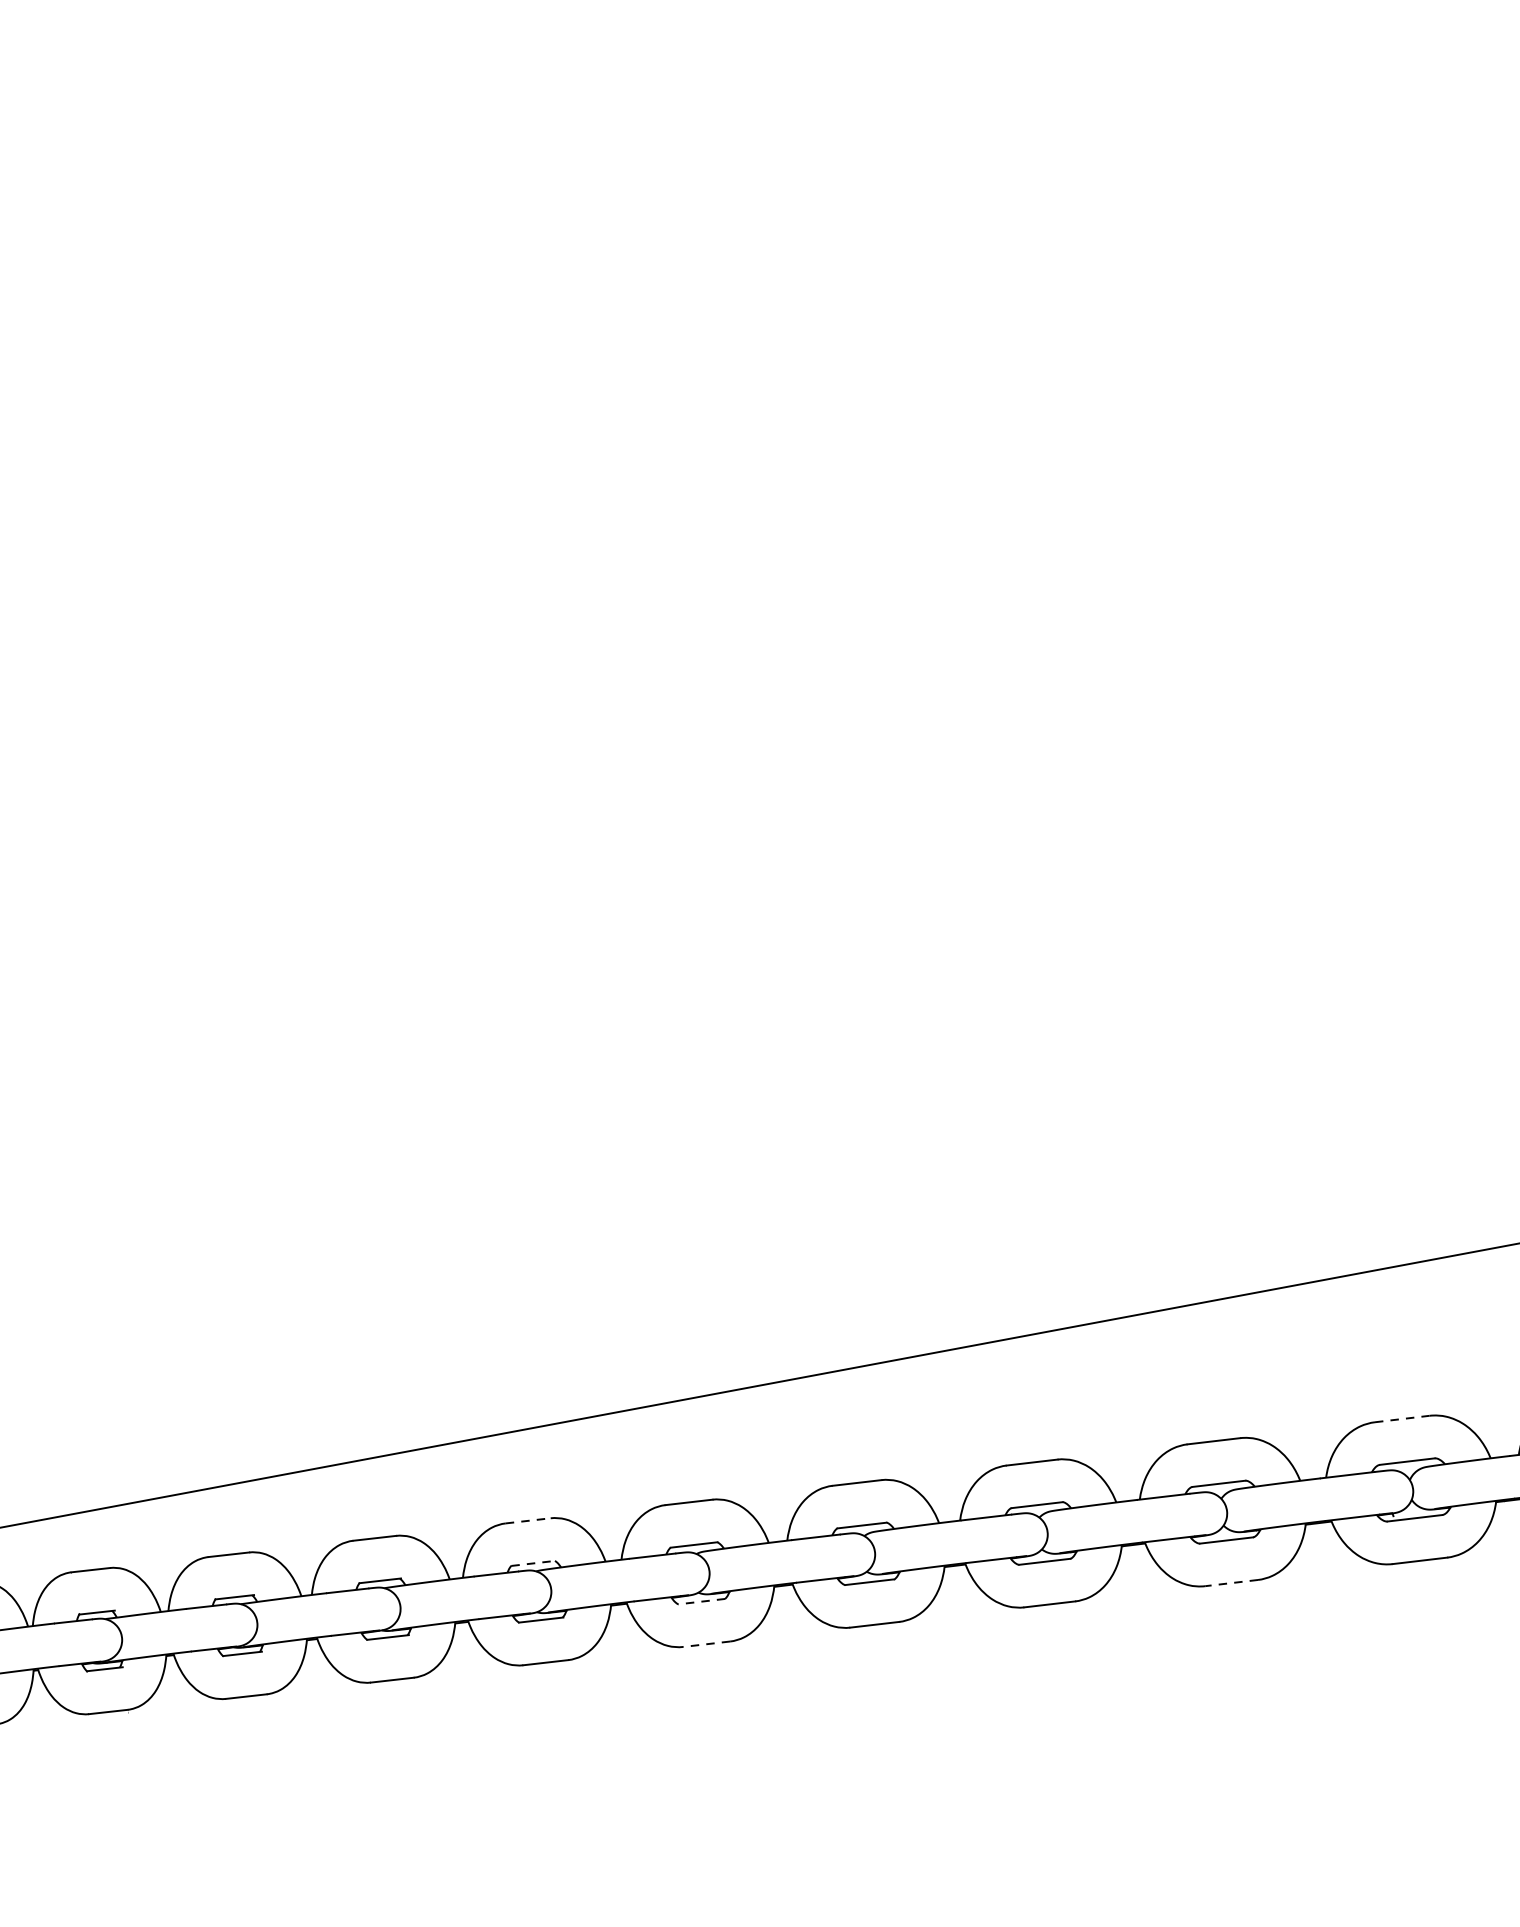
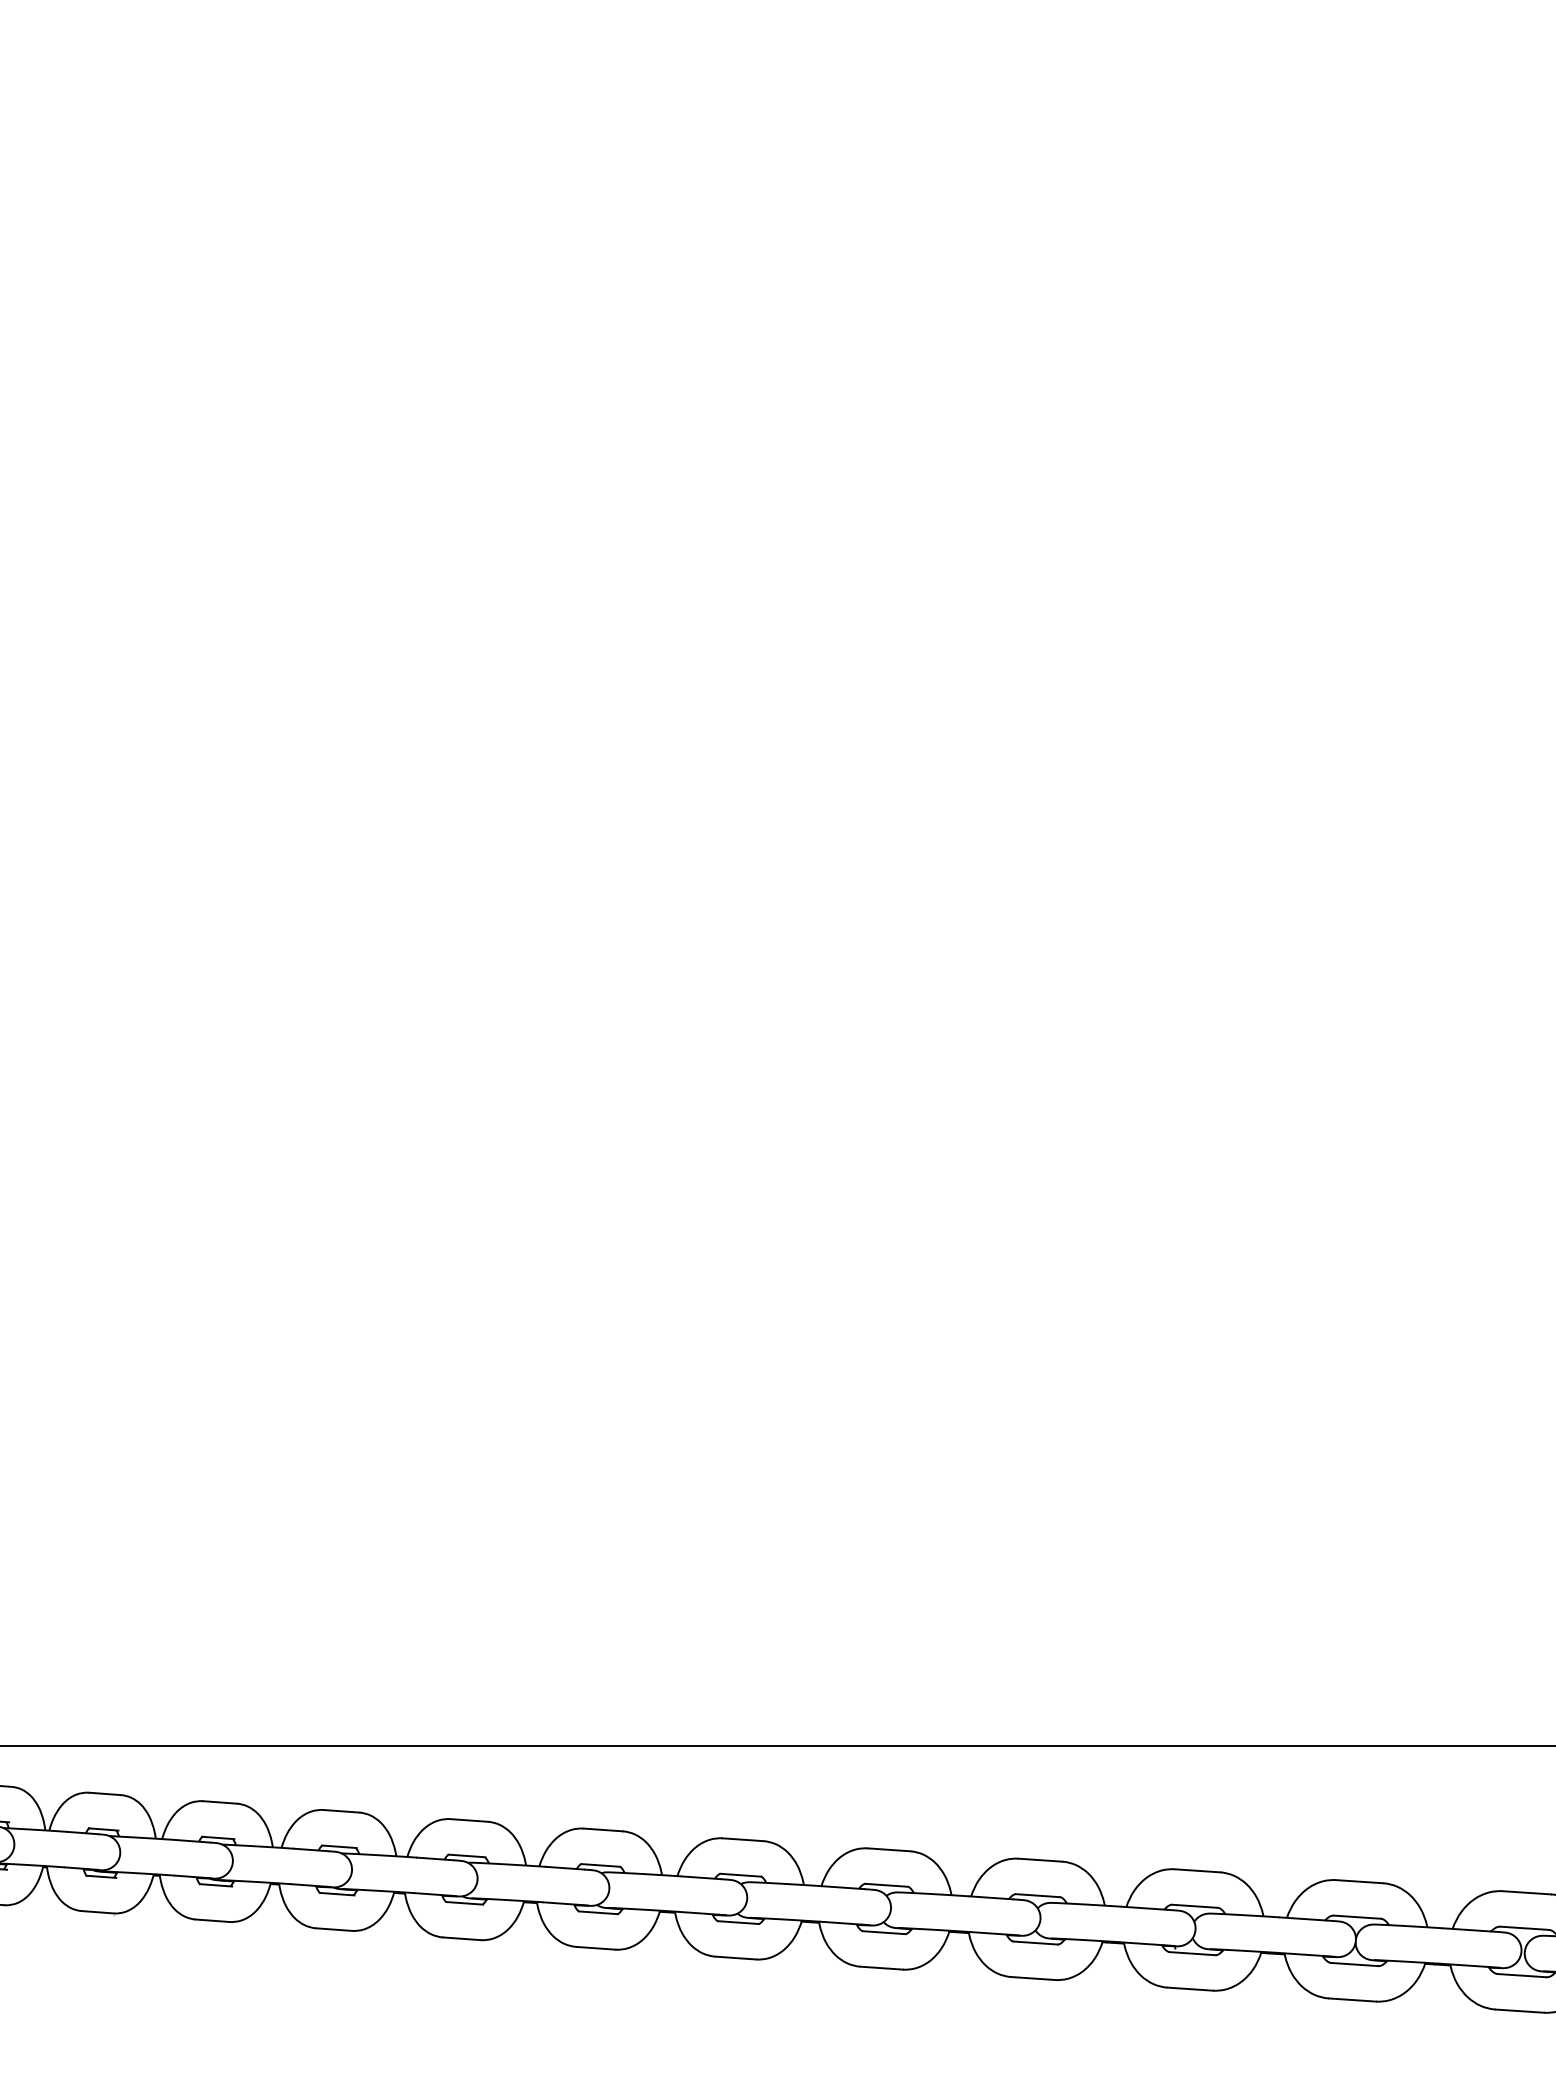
line: (1402, 1418) -> (1197, 1870), dashed -> solid
line: (528, 1520) -> (469, 1820), dashed -> solid
line: (533, 1562) -> (467, 1855), dashed -> solid
line: (1230, 1583) -> (1032, 1978), dashed -> solid
line: (701, 1601) -> (598, 1912), dashed -> solid
line: (706, 1644) -> (595, 1948), dashed -> solid

